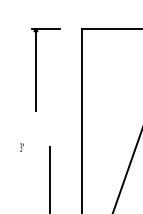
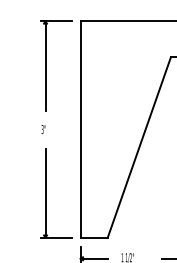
part: (36, 69) -> (46, 65), moved
text: (21, 147) -> (43, 129), moved

